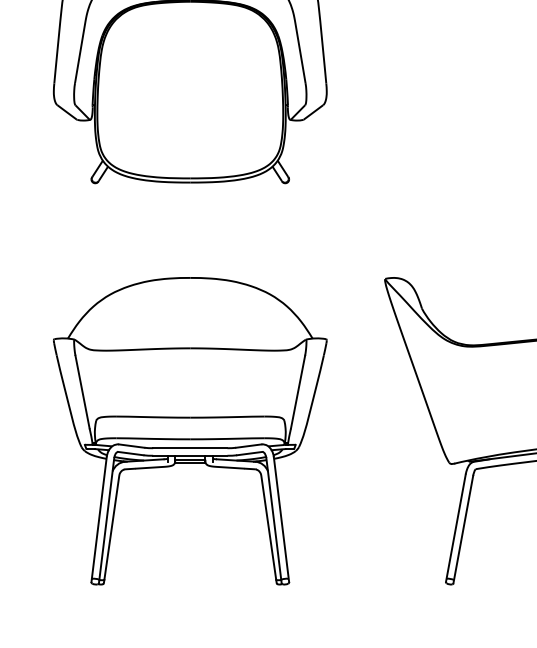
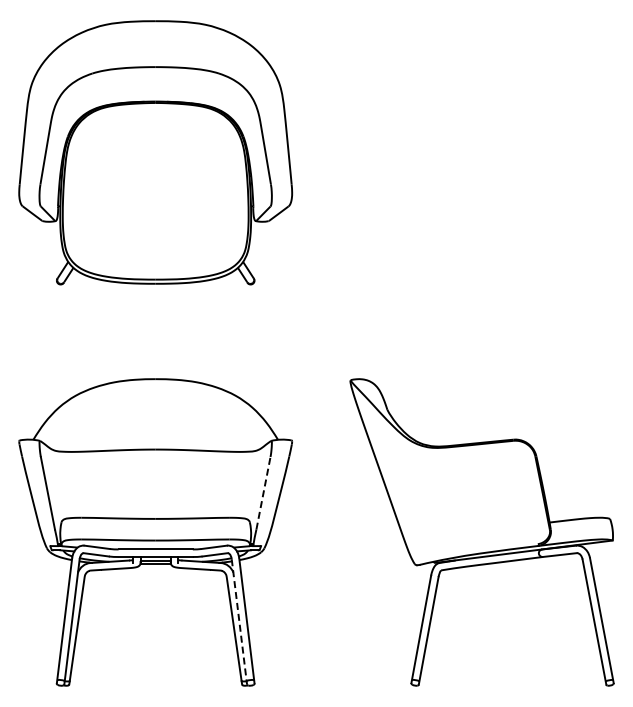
line: (298, 392) -> (263, 493), solid -> dashed
line: (274, 520) -> (239, 621), solid -> dashed

